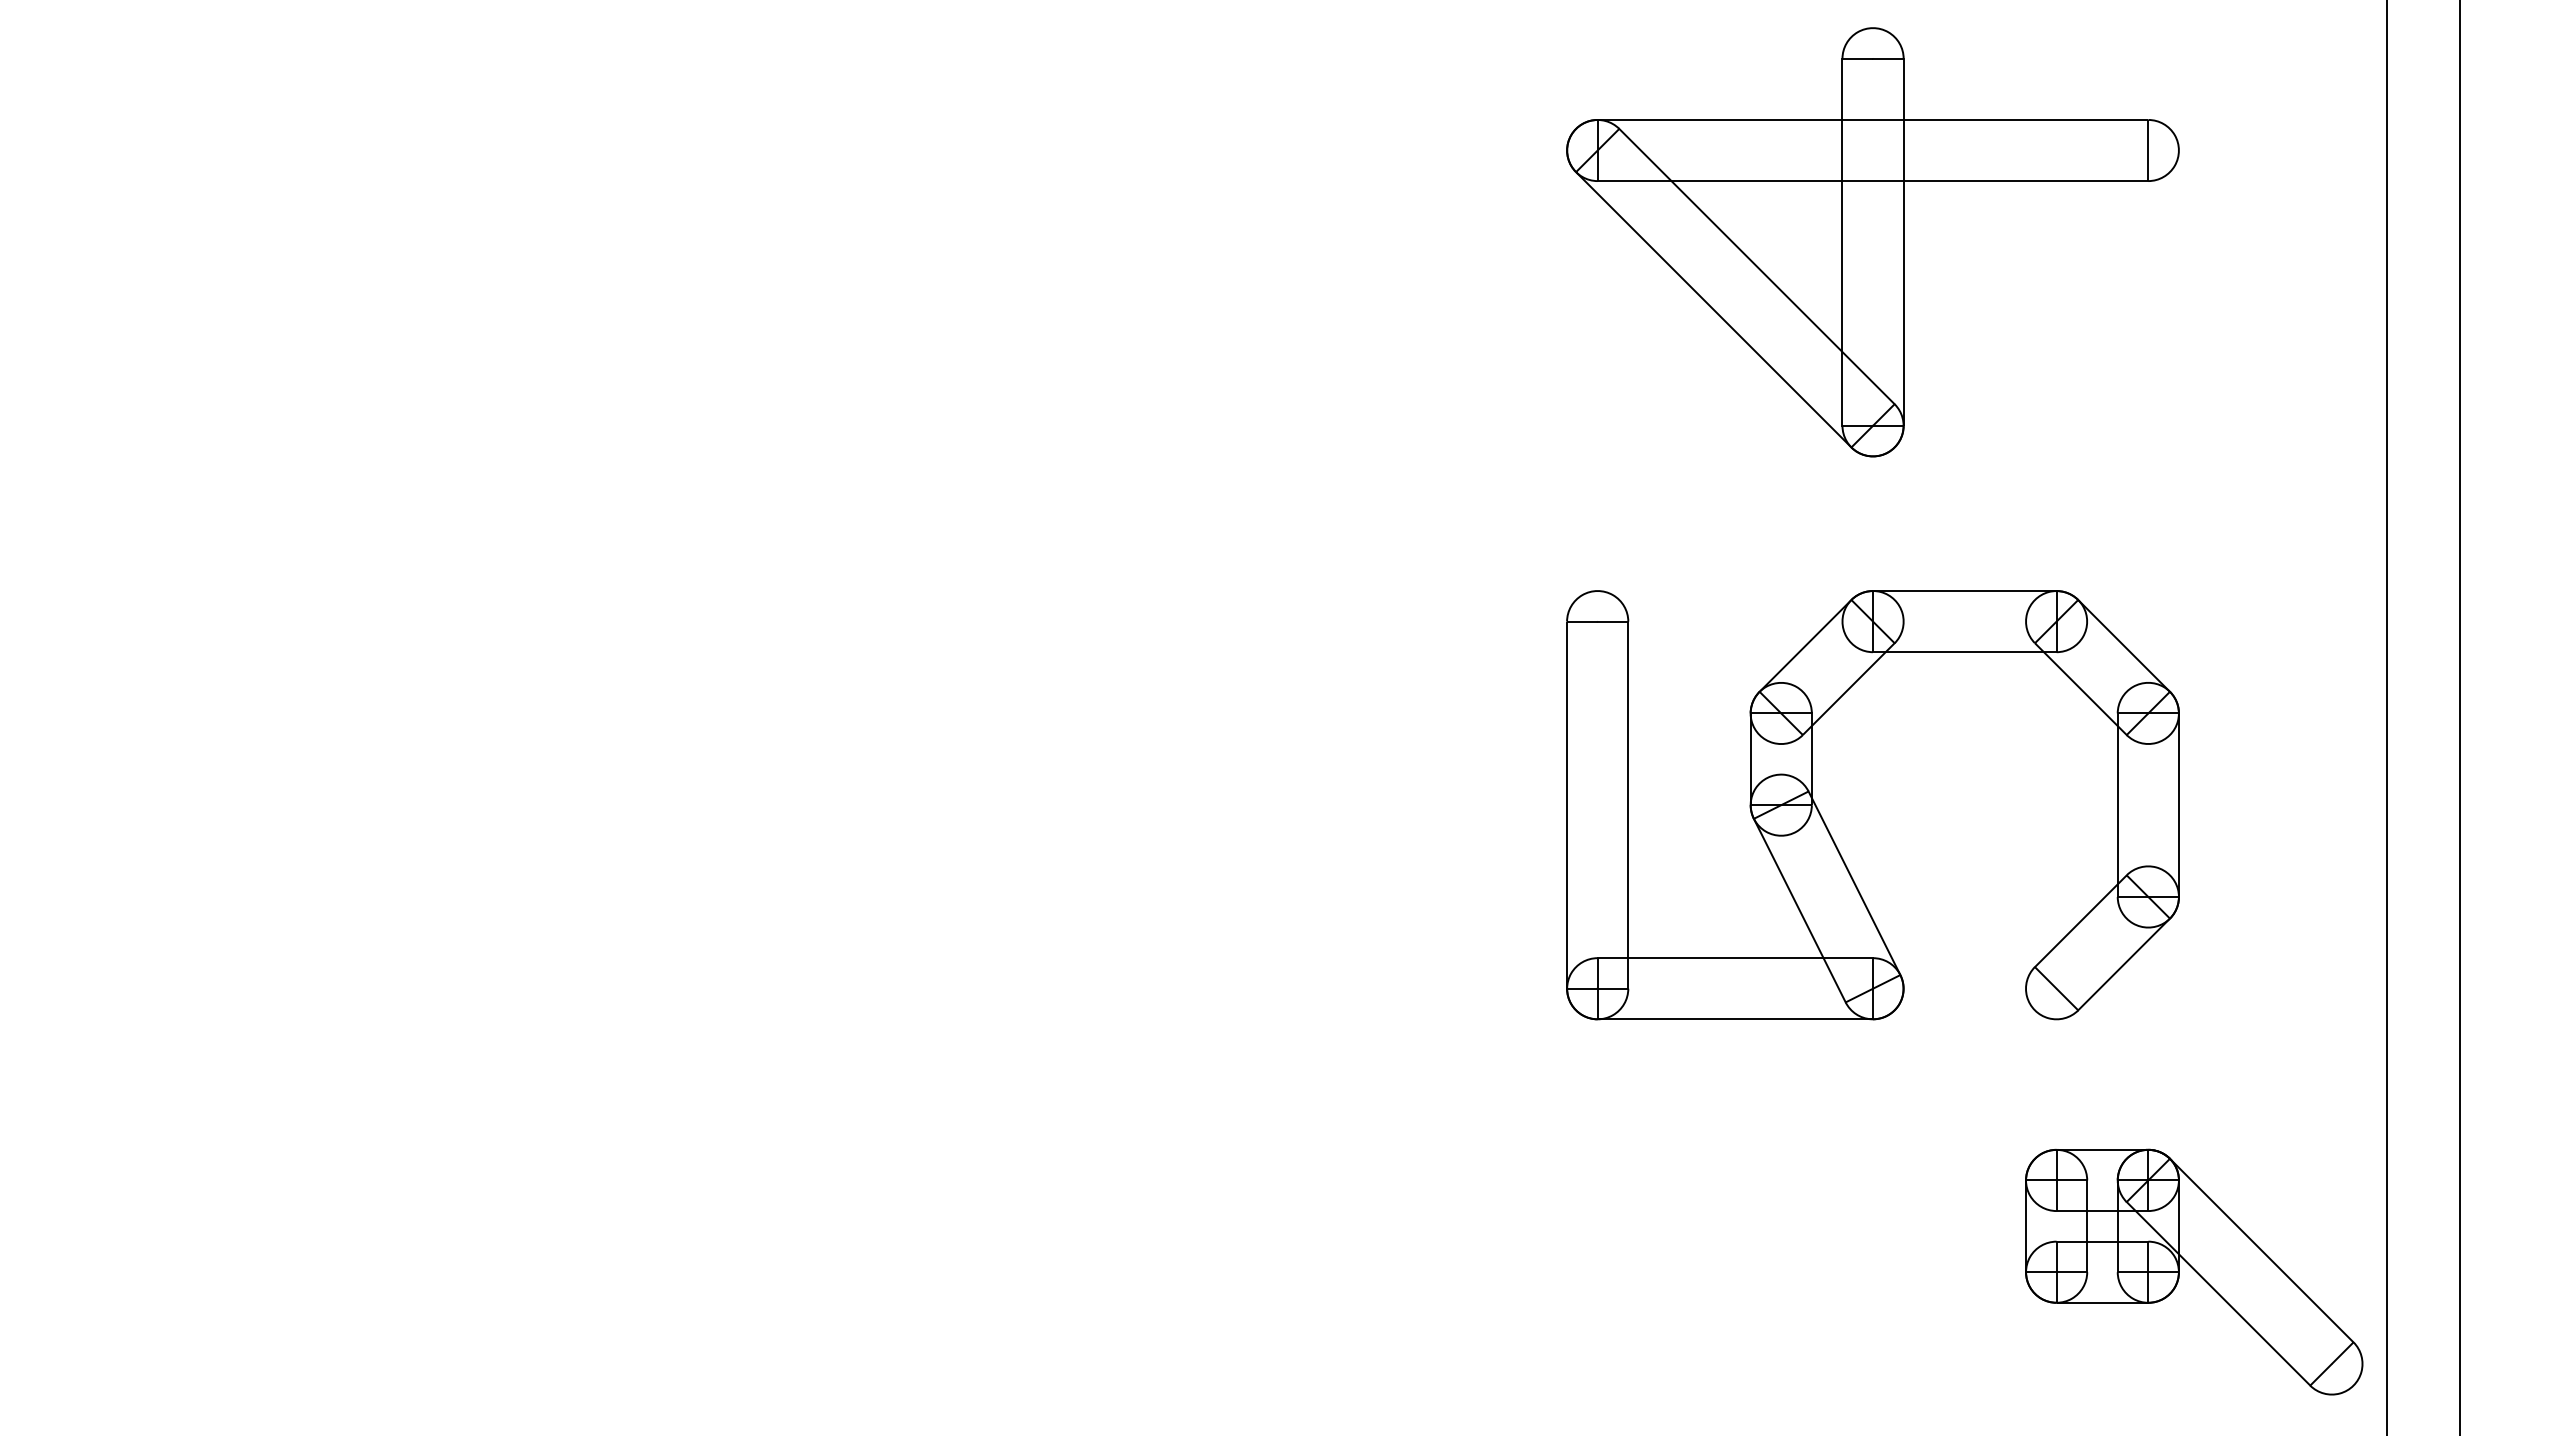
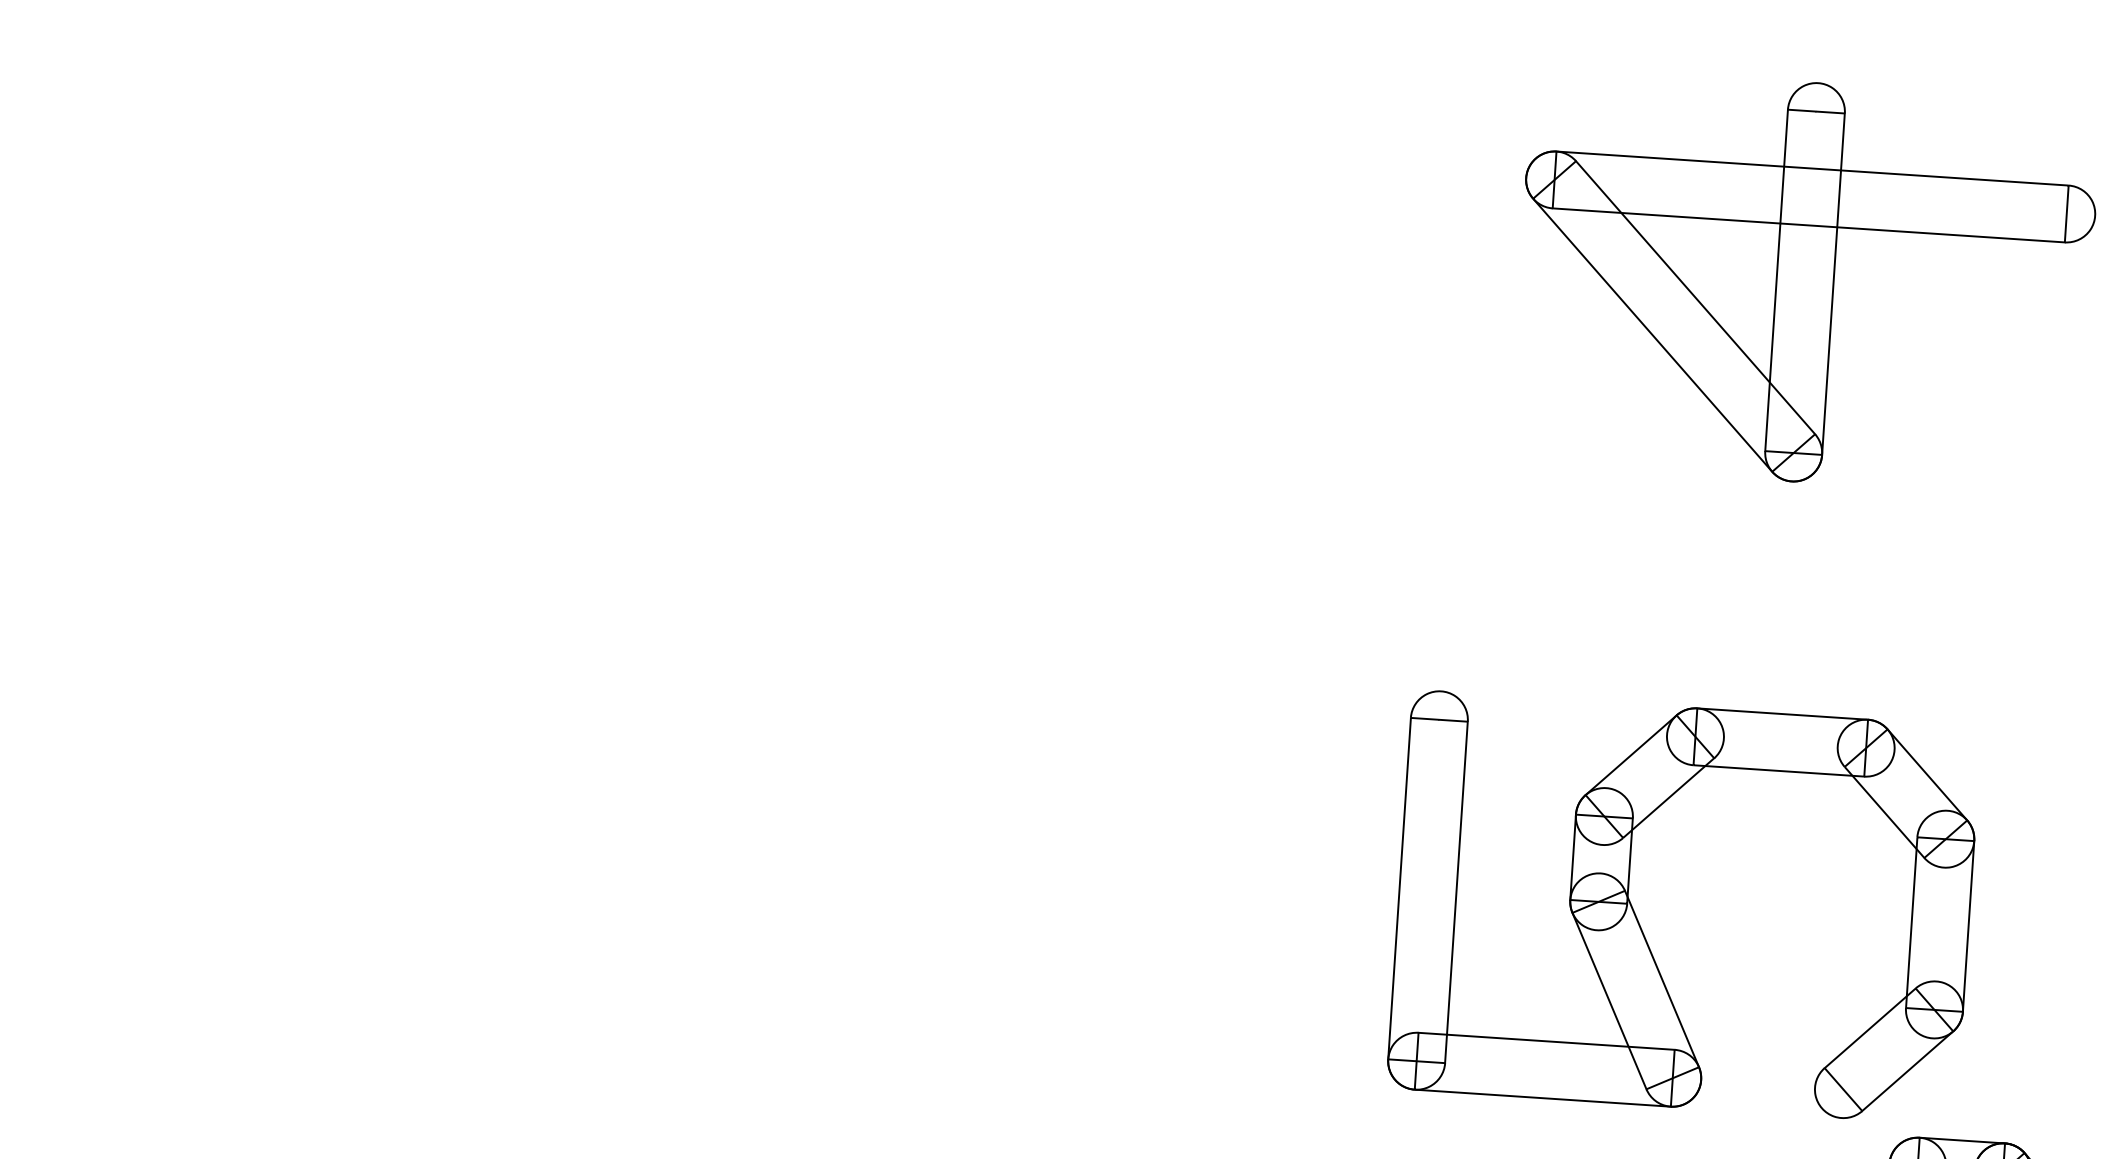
part: (1828, 828) -> (1641, 926), moved

